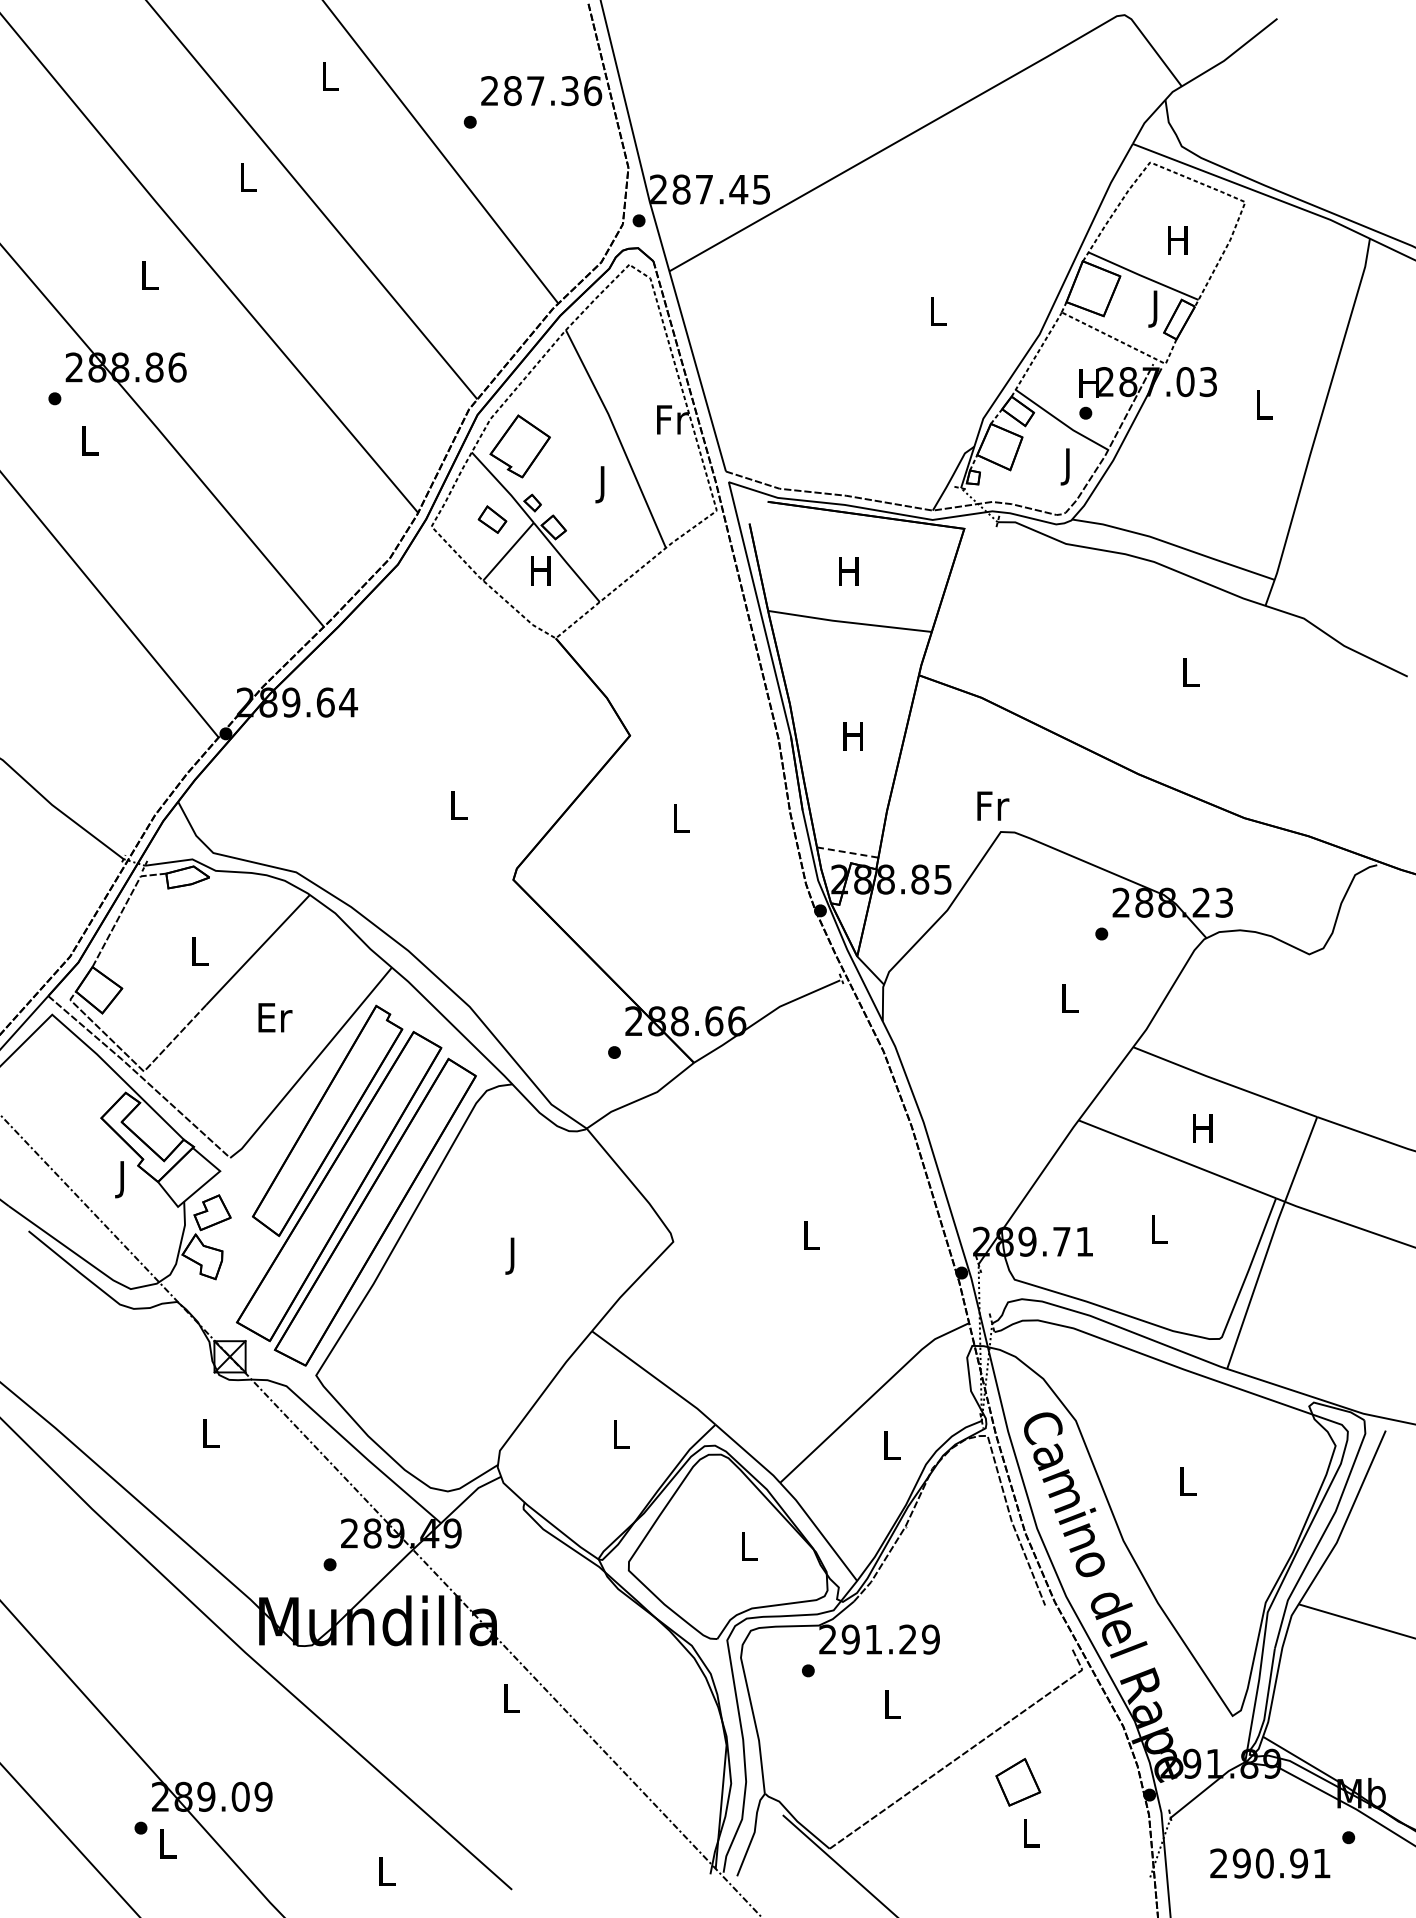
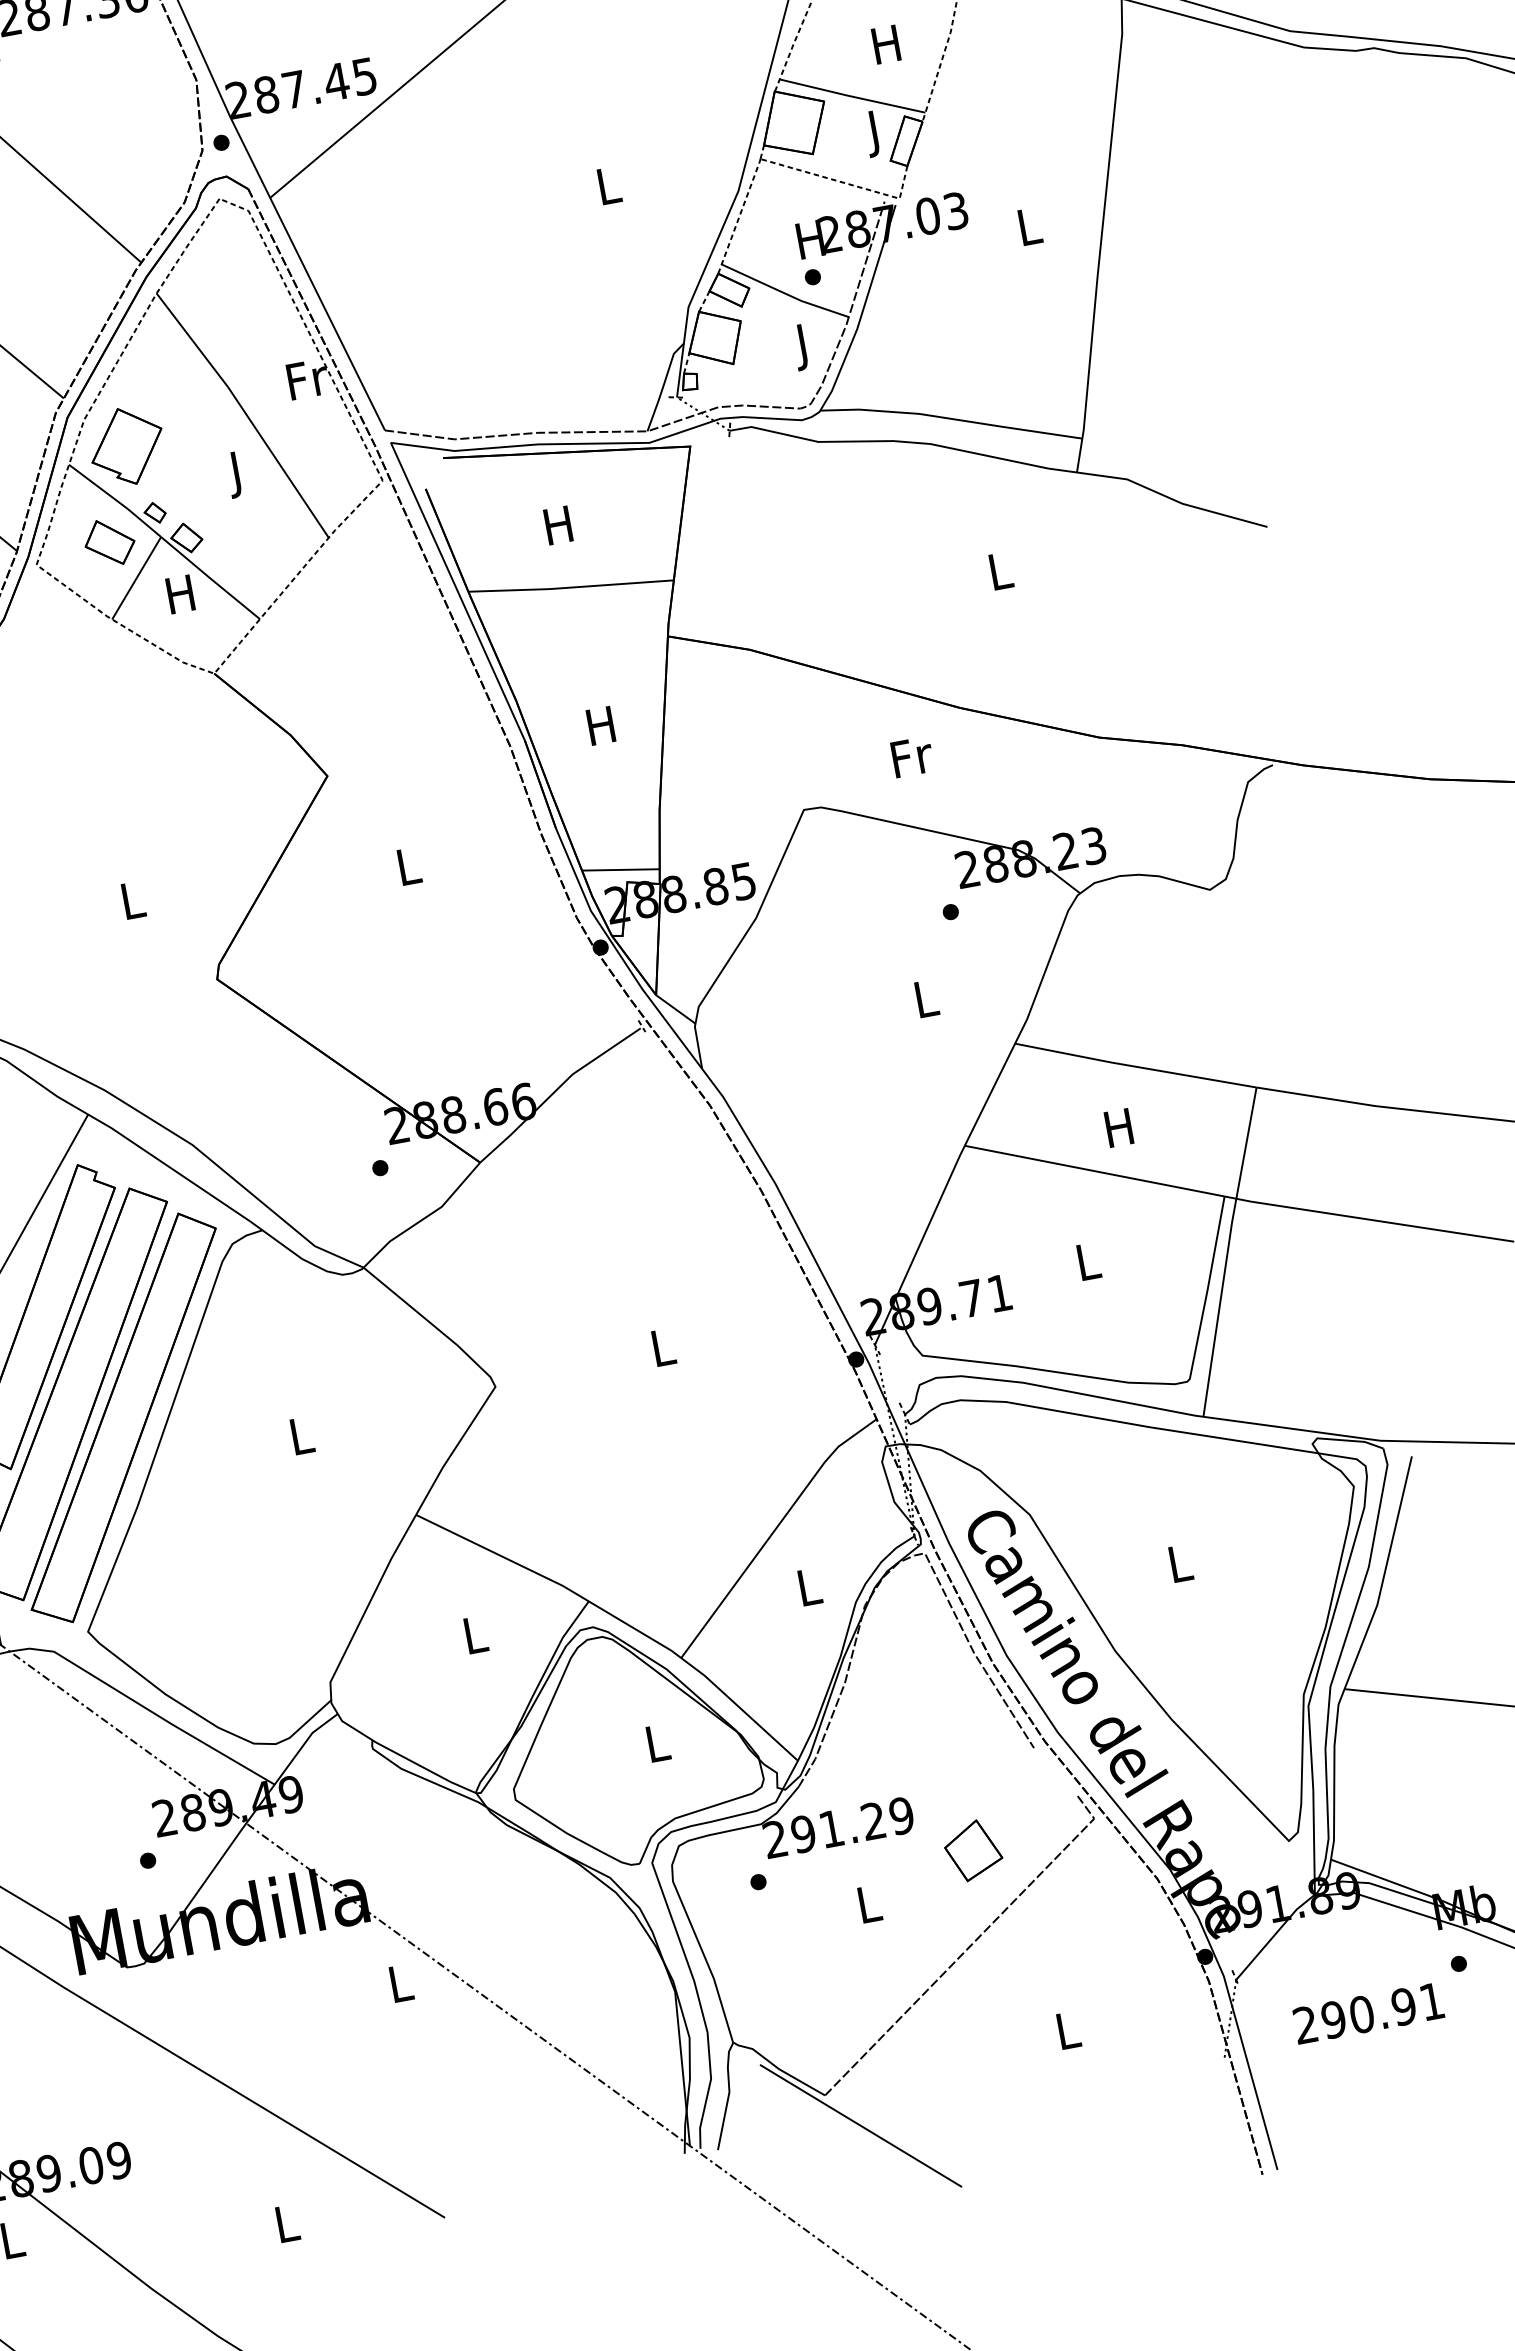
part: (492, 519) -> (109, 542), size x1.43
text: (993, 805) -> (912, 756), moved
line: (848, 852) -> (621, 869), dashed -> solid
text: (513, 1255) -> (302, 1439), J -> L
part: (1018, 1782) -> (973, 1850), moved

